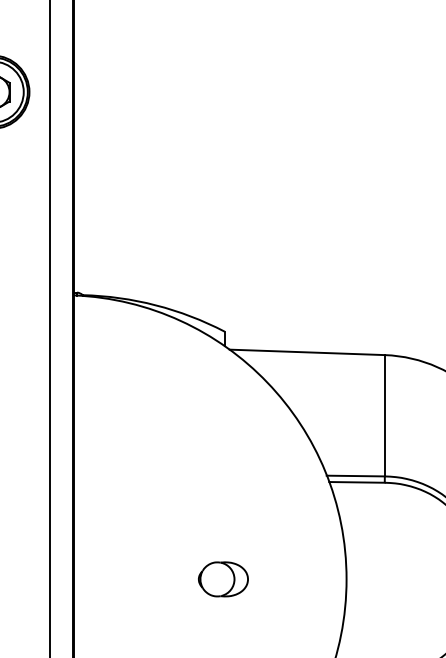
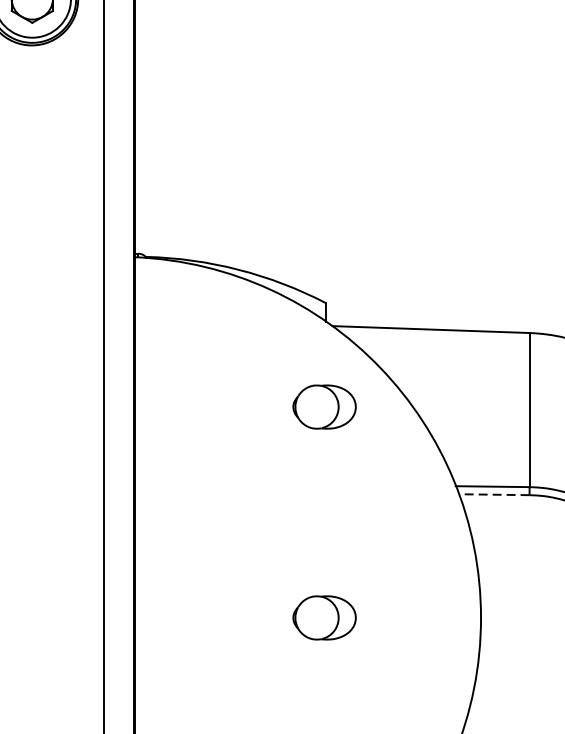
part: (223, 413) -> (324, 407), added
line: (357, 482) -> (494, 494), solid -> dashed

